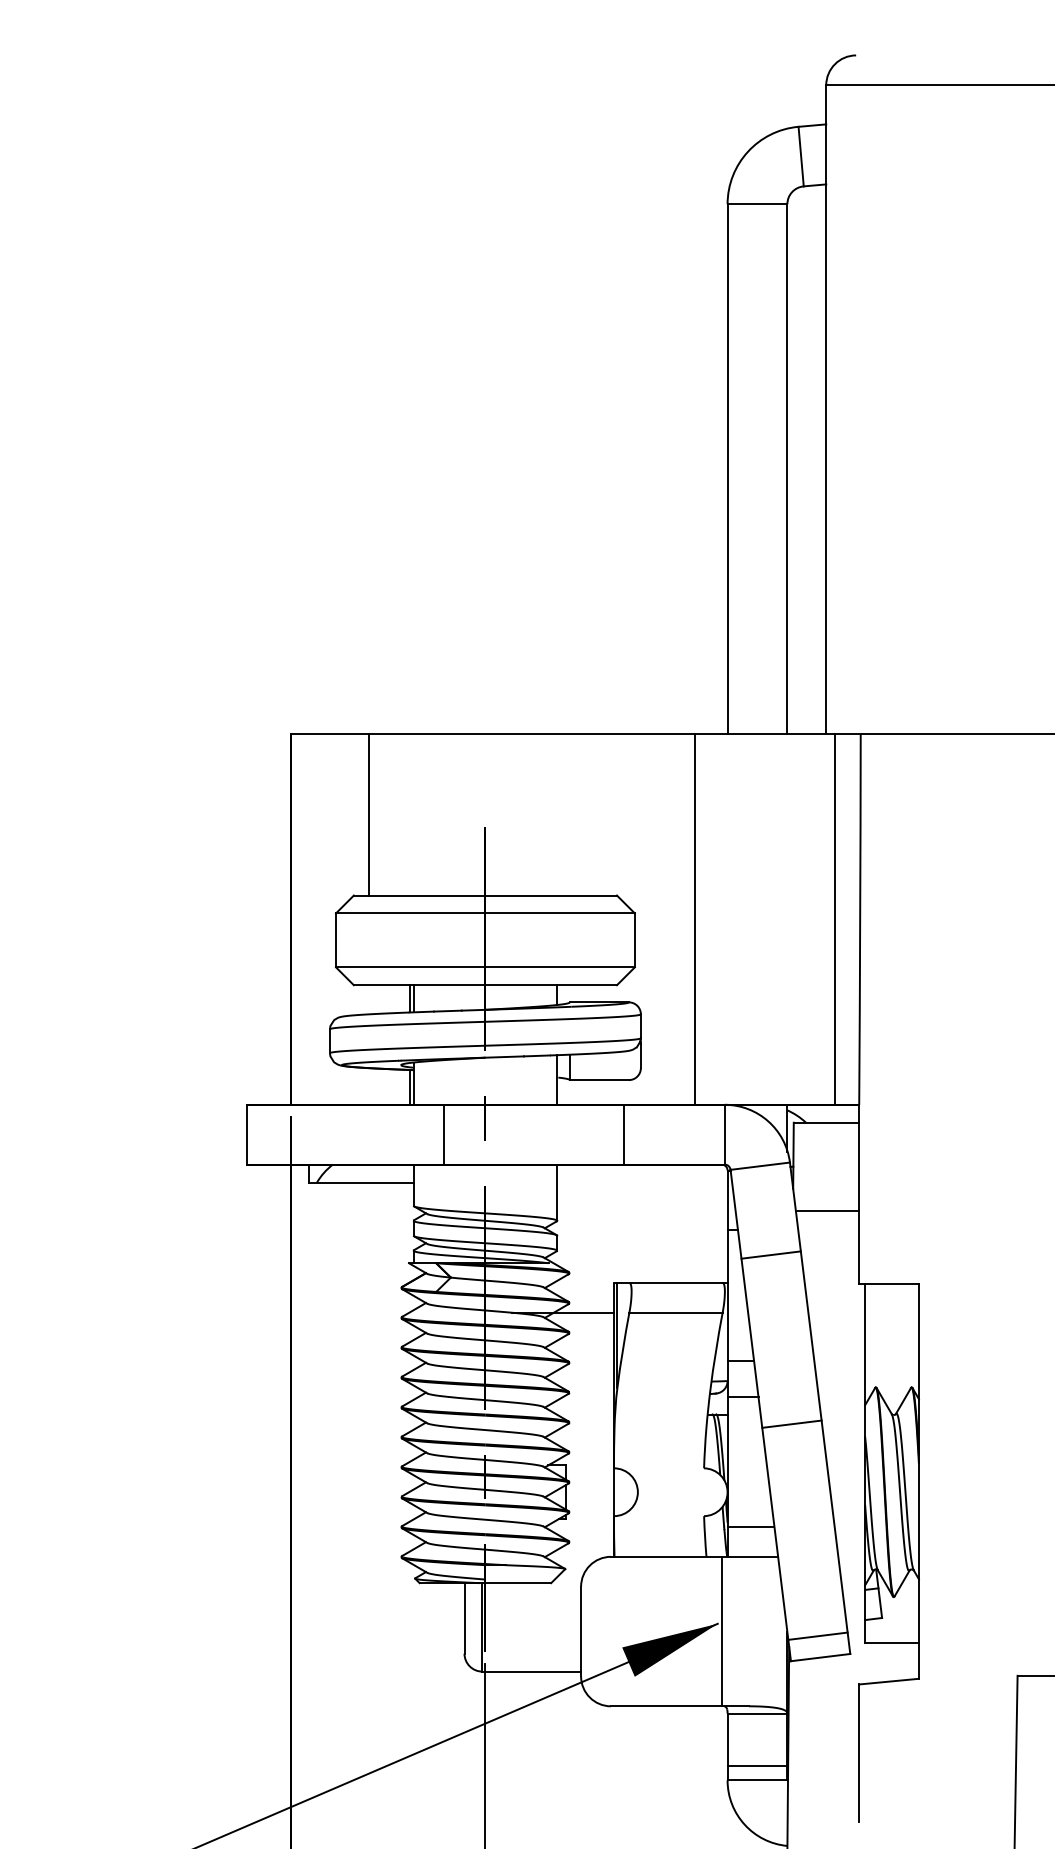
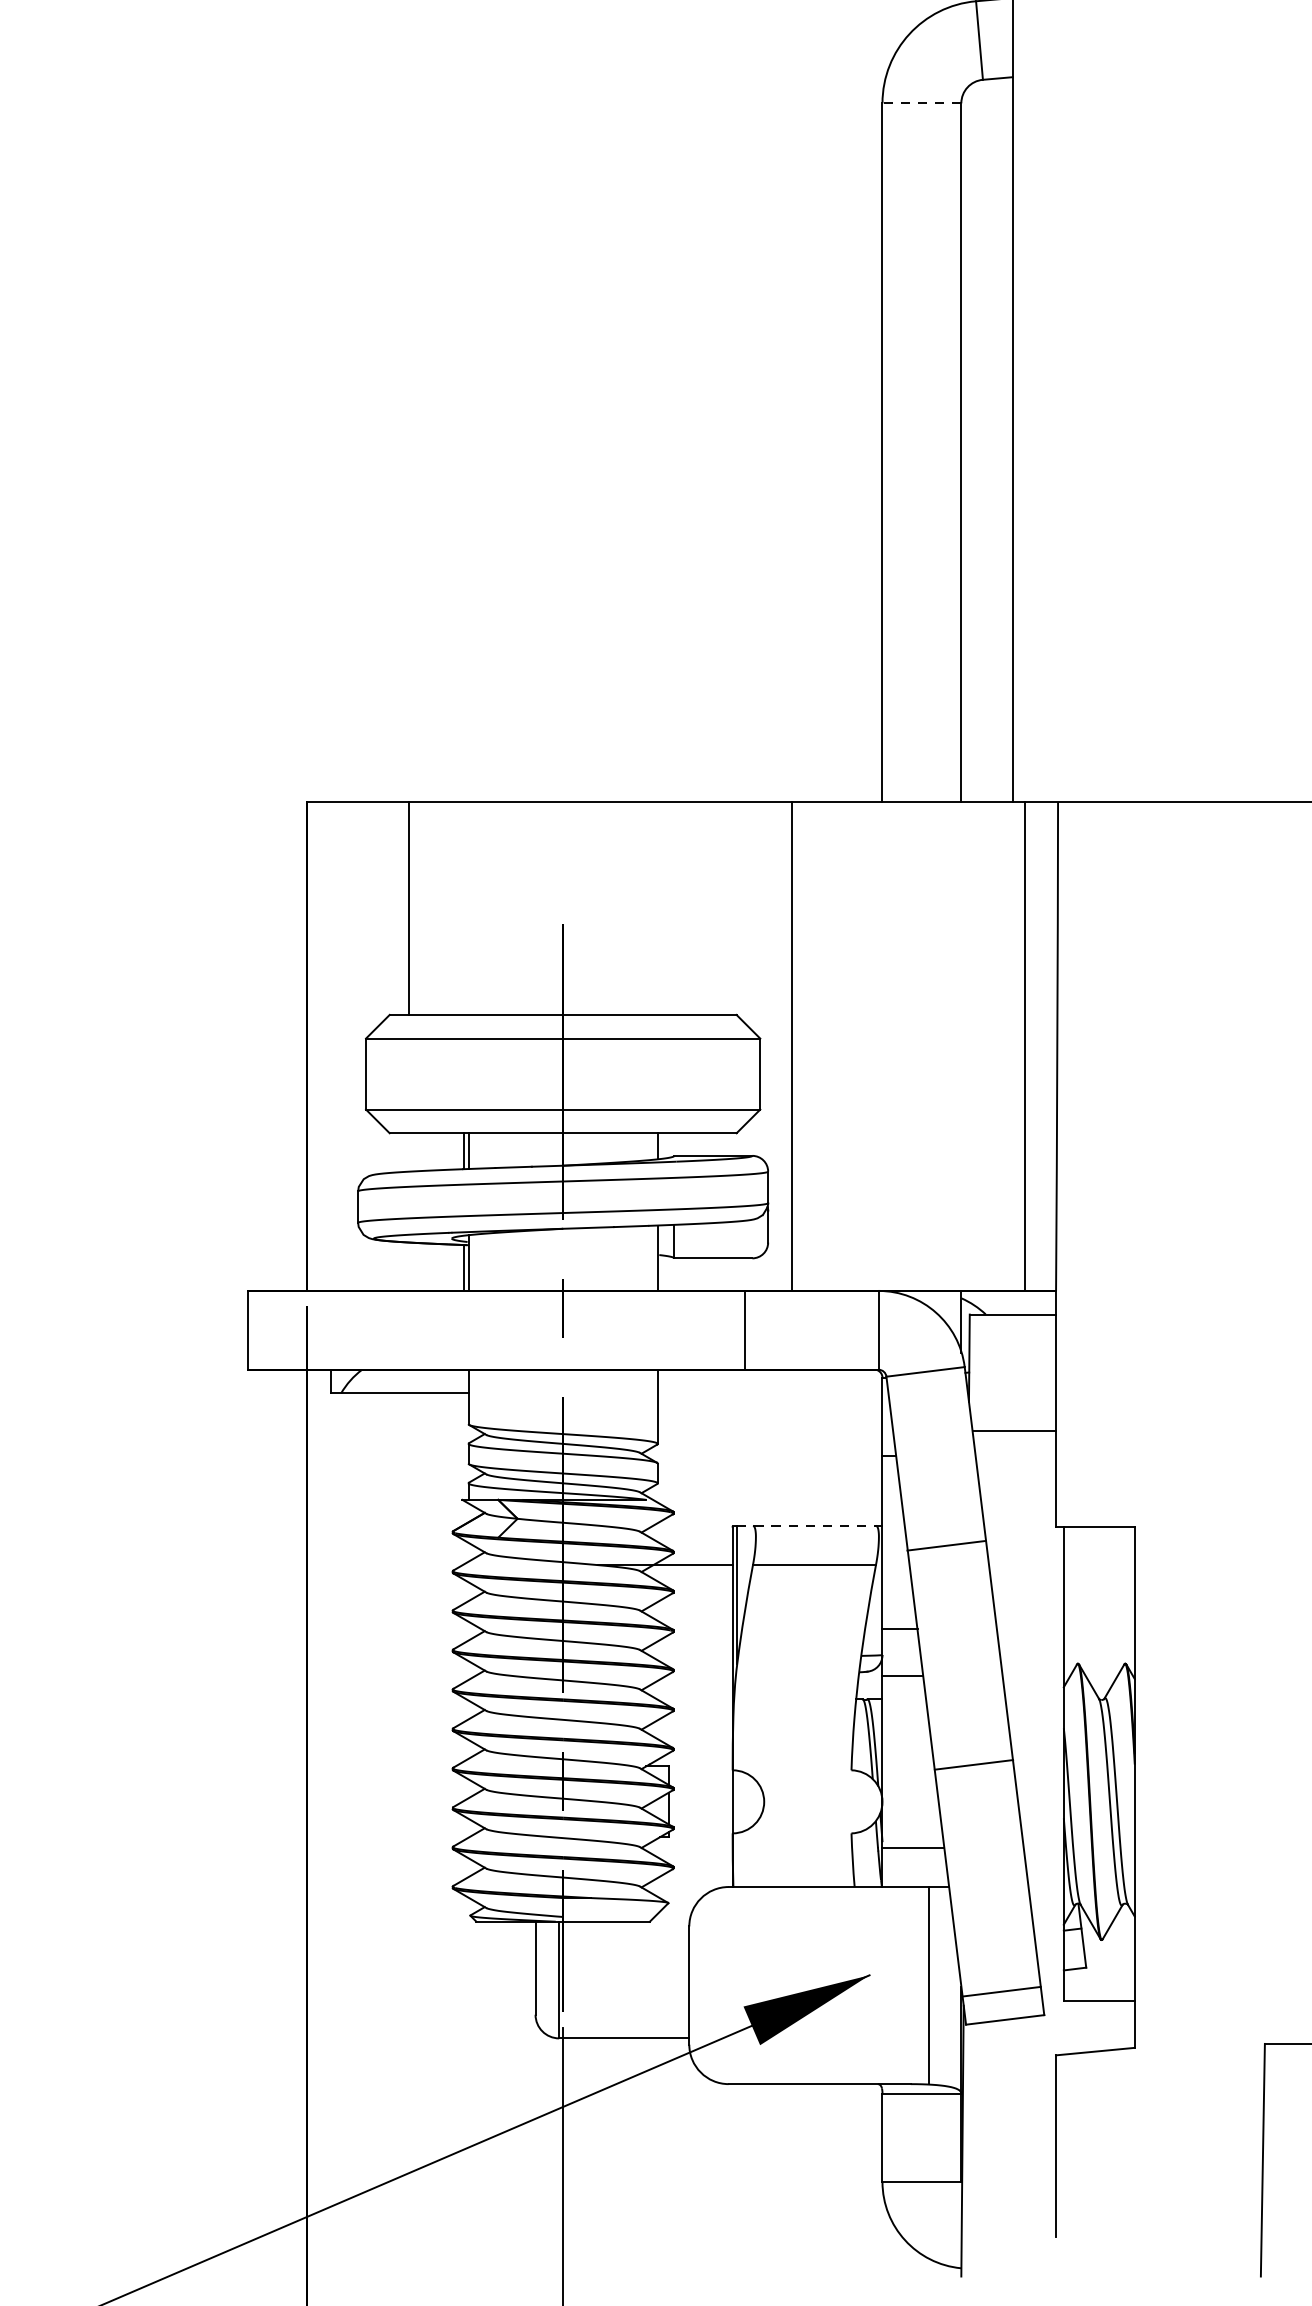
line: (757, 204) -> (921, 103), solid -> dashed
line: (694, 919) -> (791, 1046), moved
line: (443, 1134) -> (507, 1330), removed
line: (770, 1254) -> (945, 1545), moved
line: (670, 1282) -> (807, 1525), solid -> dashed
line: (791, 1423) -> (973, 1763), moved
line: (721, 1631) -> (928, 1985), moved
line: (757, 1766) -> (921, 2163), removed

